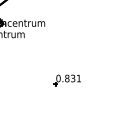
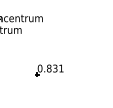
part: (66, 80) -> (48, 70), moved

